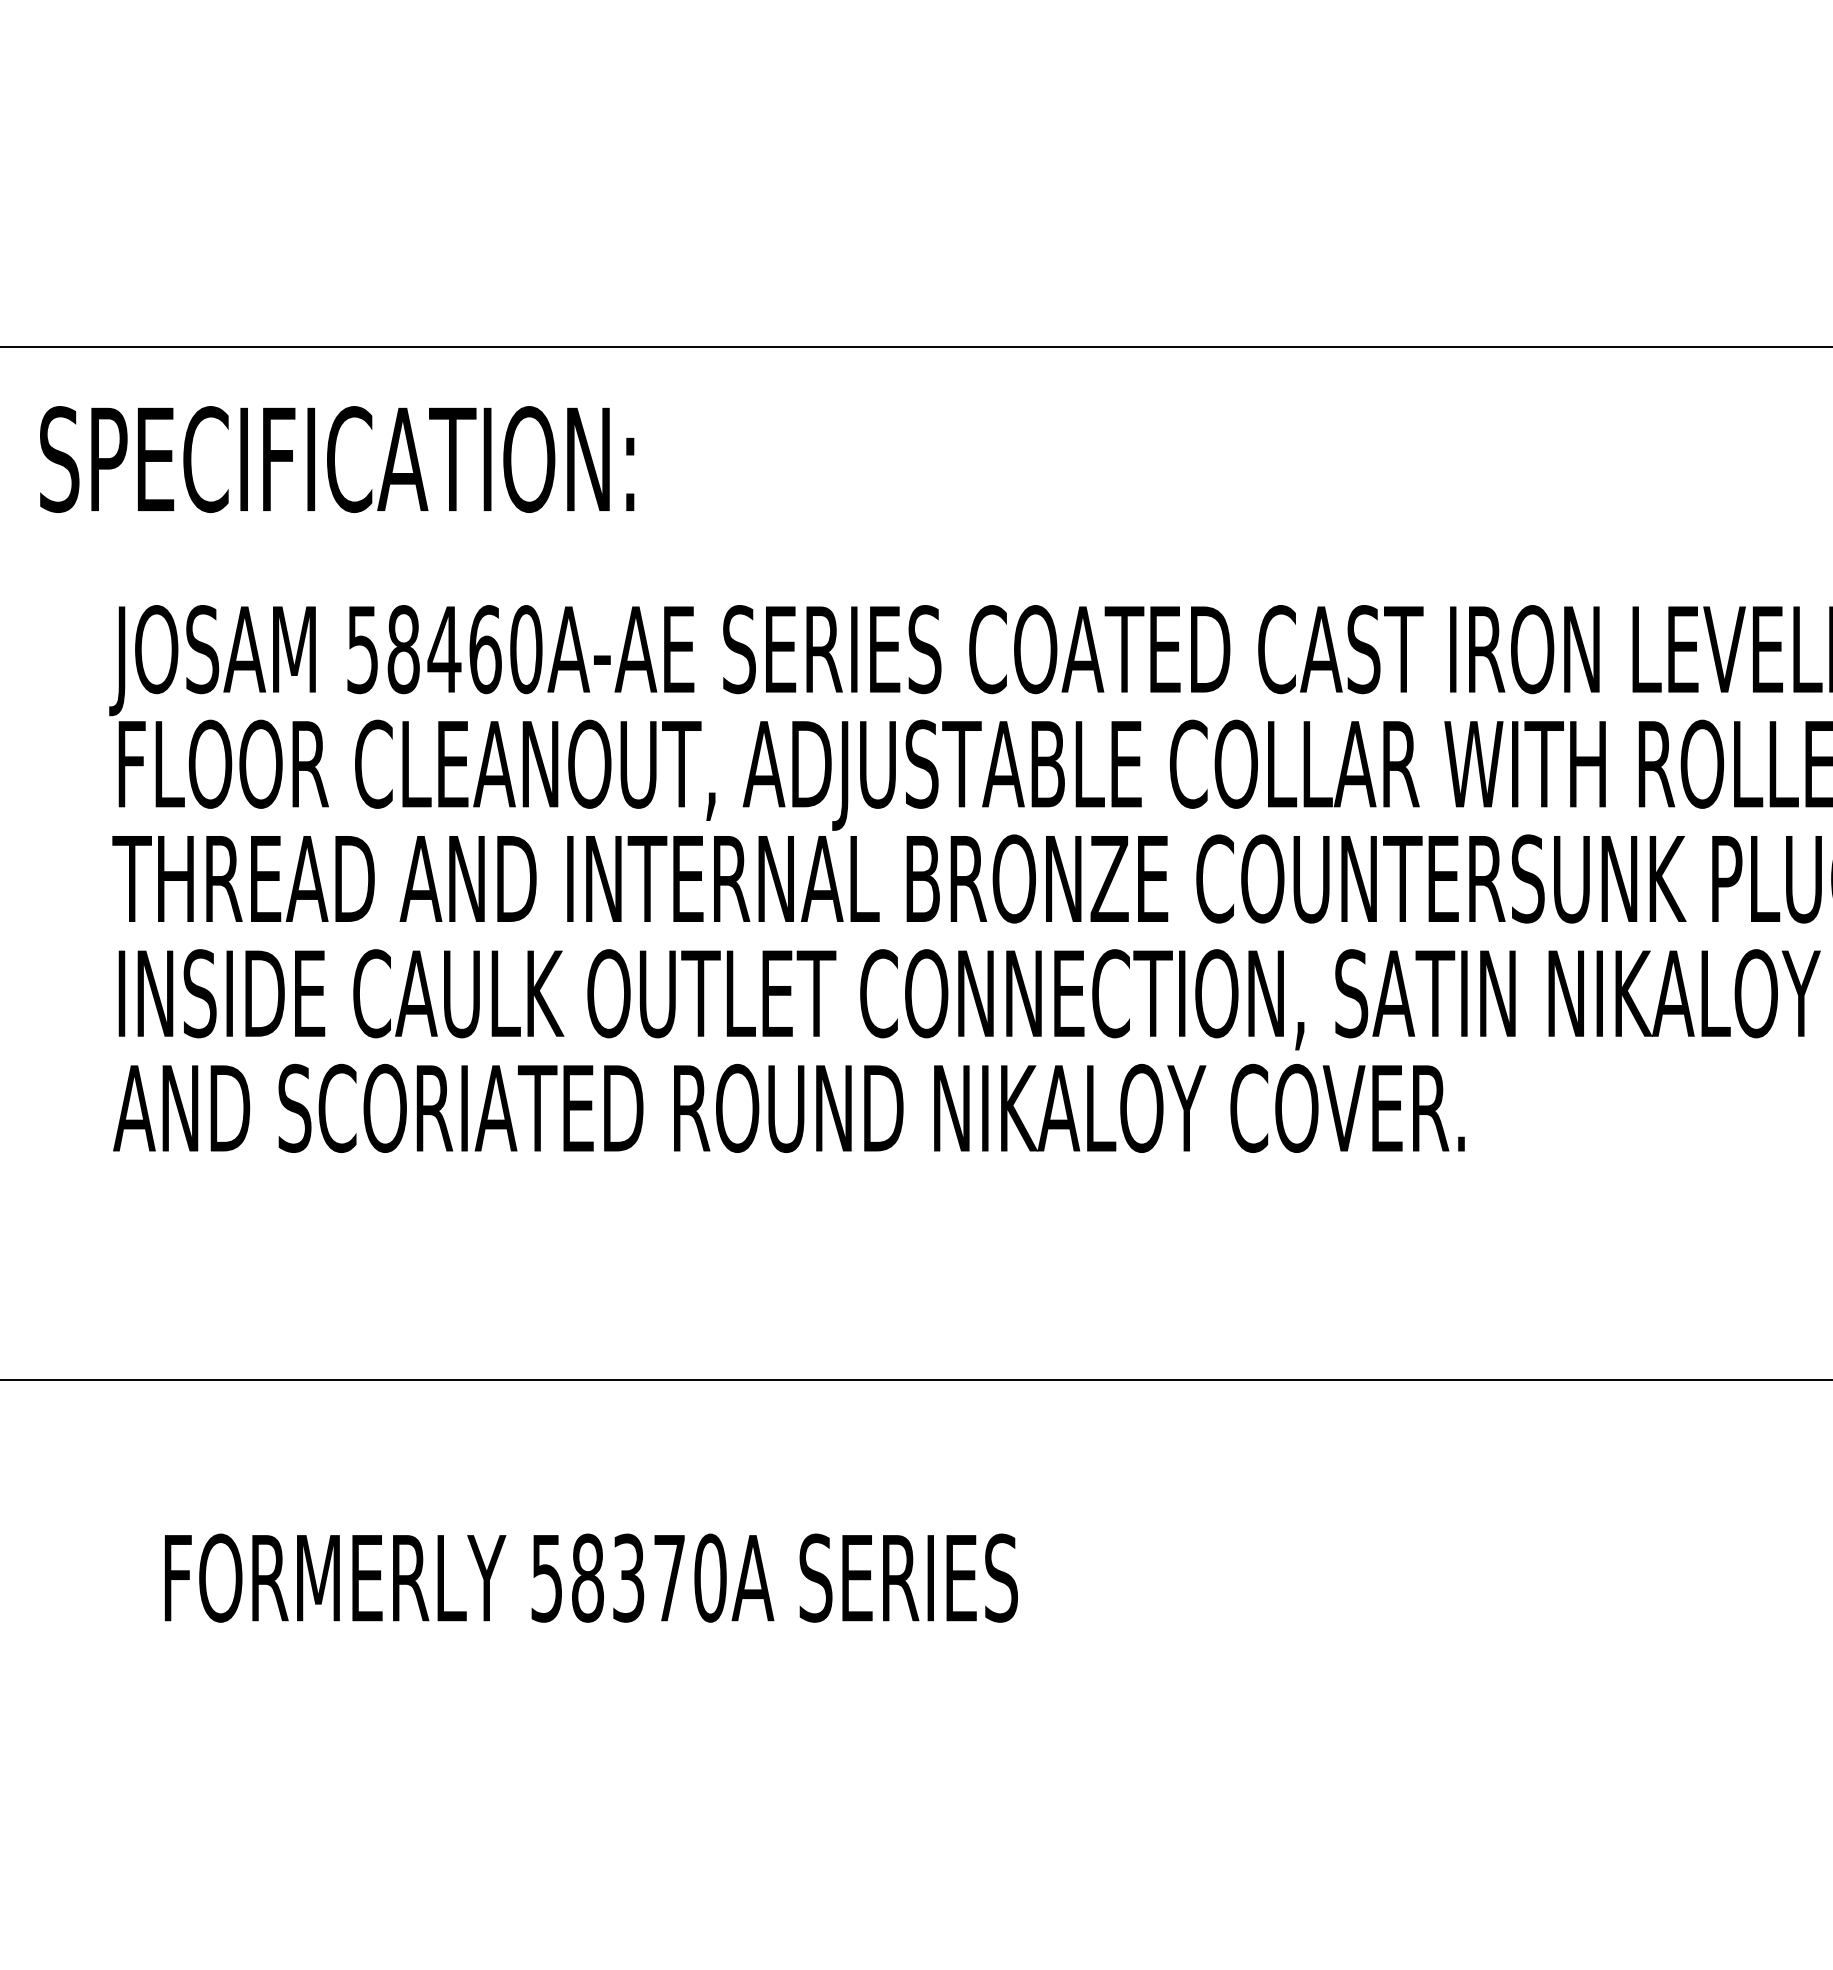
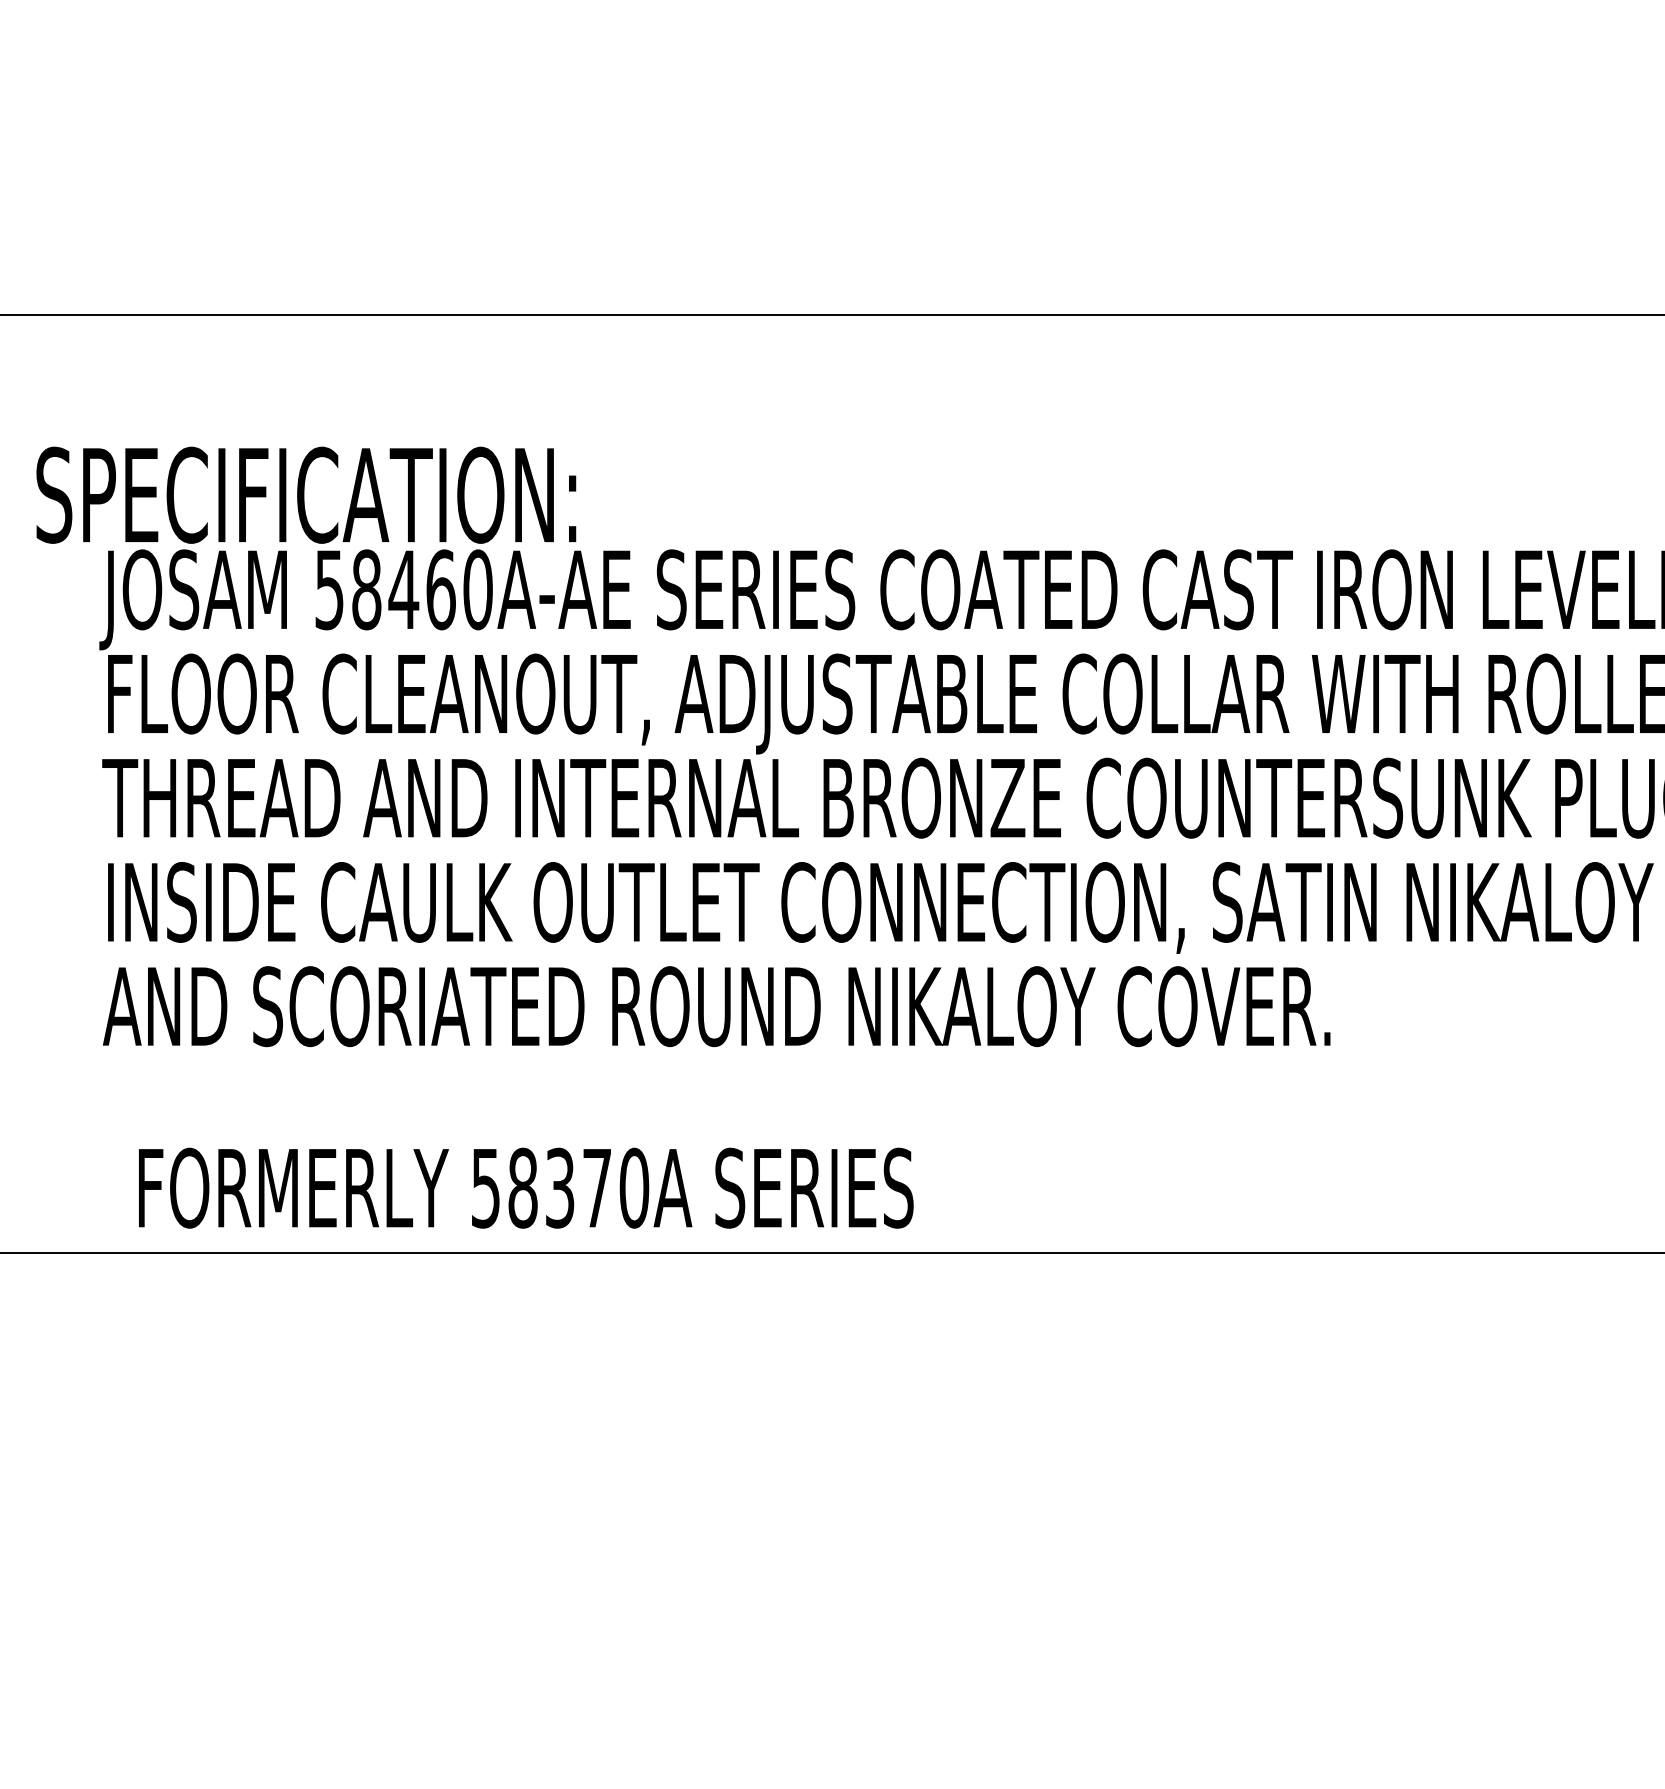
text: (337, 458) -> (306, 494), moved
text: (591, 1577) -> (526, 1187), moved

